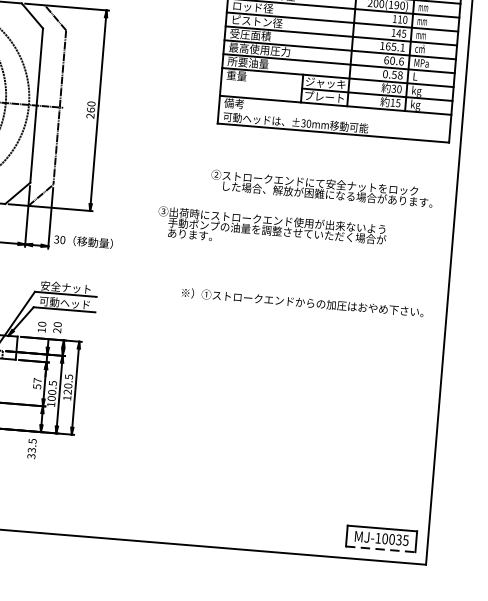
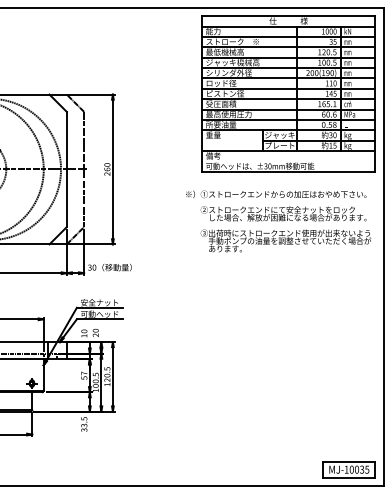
text: (271, 230) -> (285, 240), moved
text: (303, 302) -> (276, 194), moved
line: (381, 549) -> (349, 477), dashed -> solid

